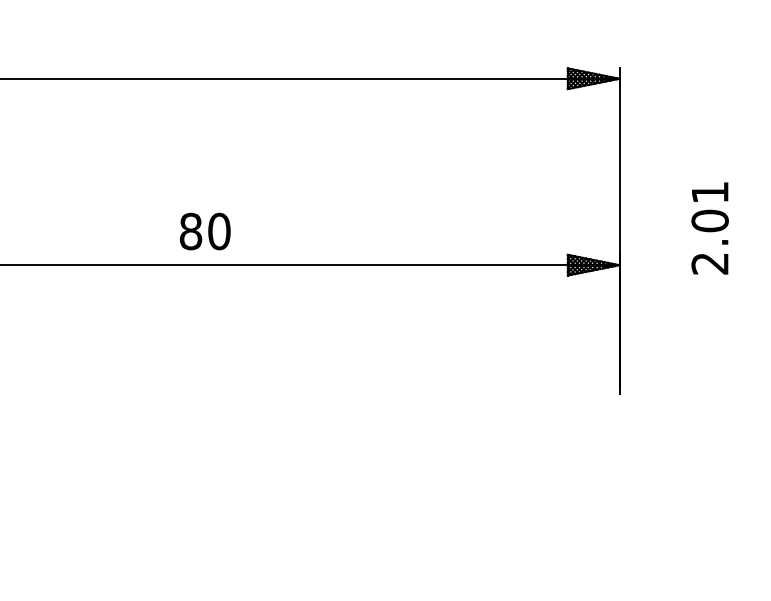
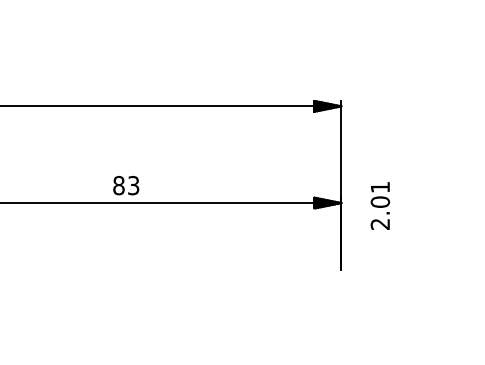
text: (708, 227) -> (379, 205), moved
text: (218, 231) -> (133, 185), 80 -> 83

